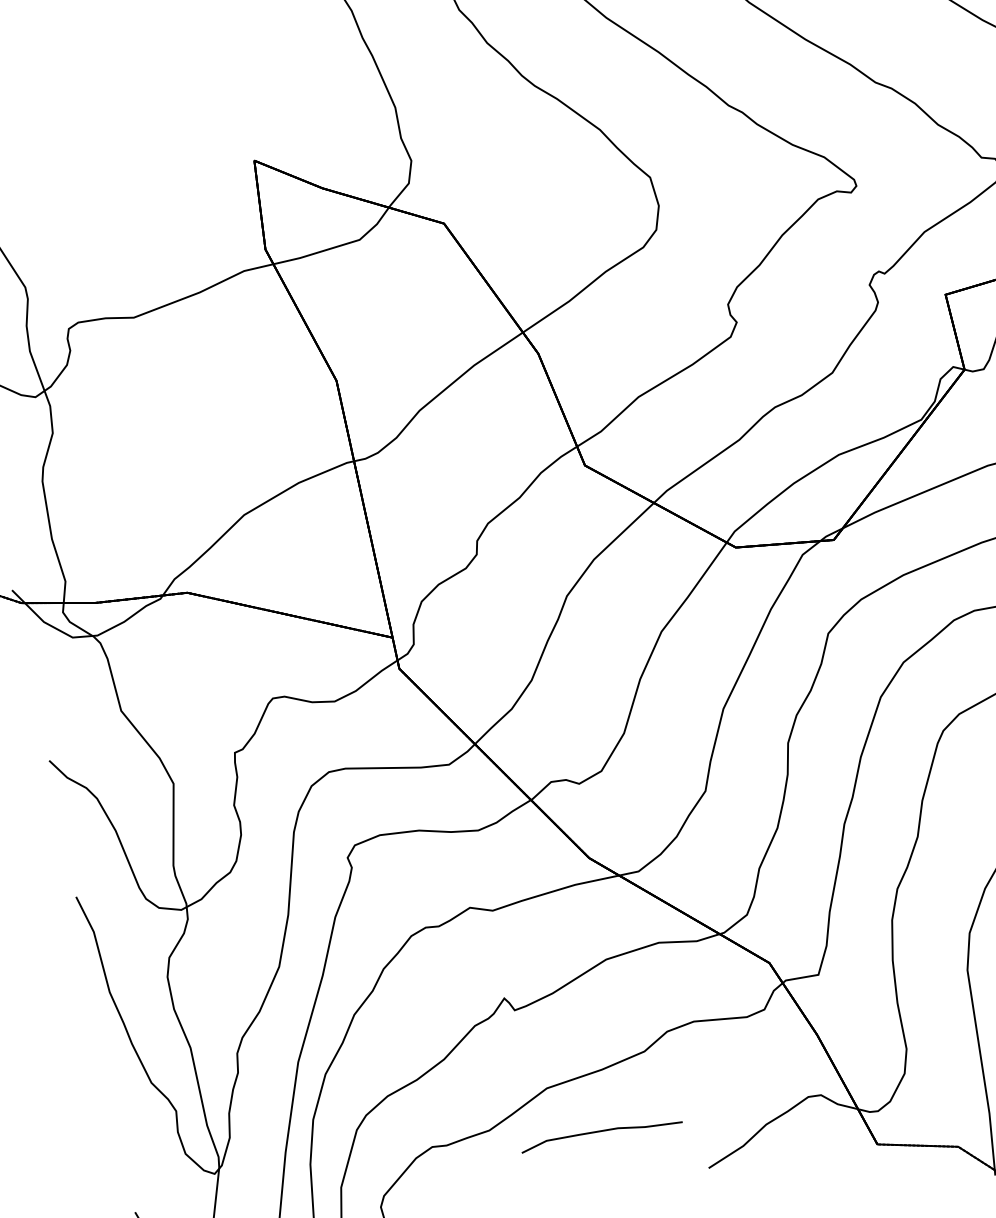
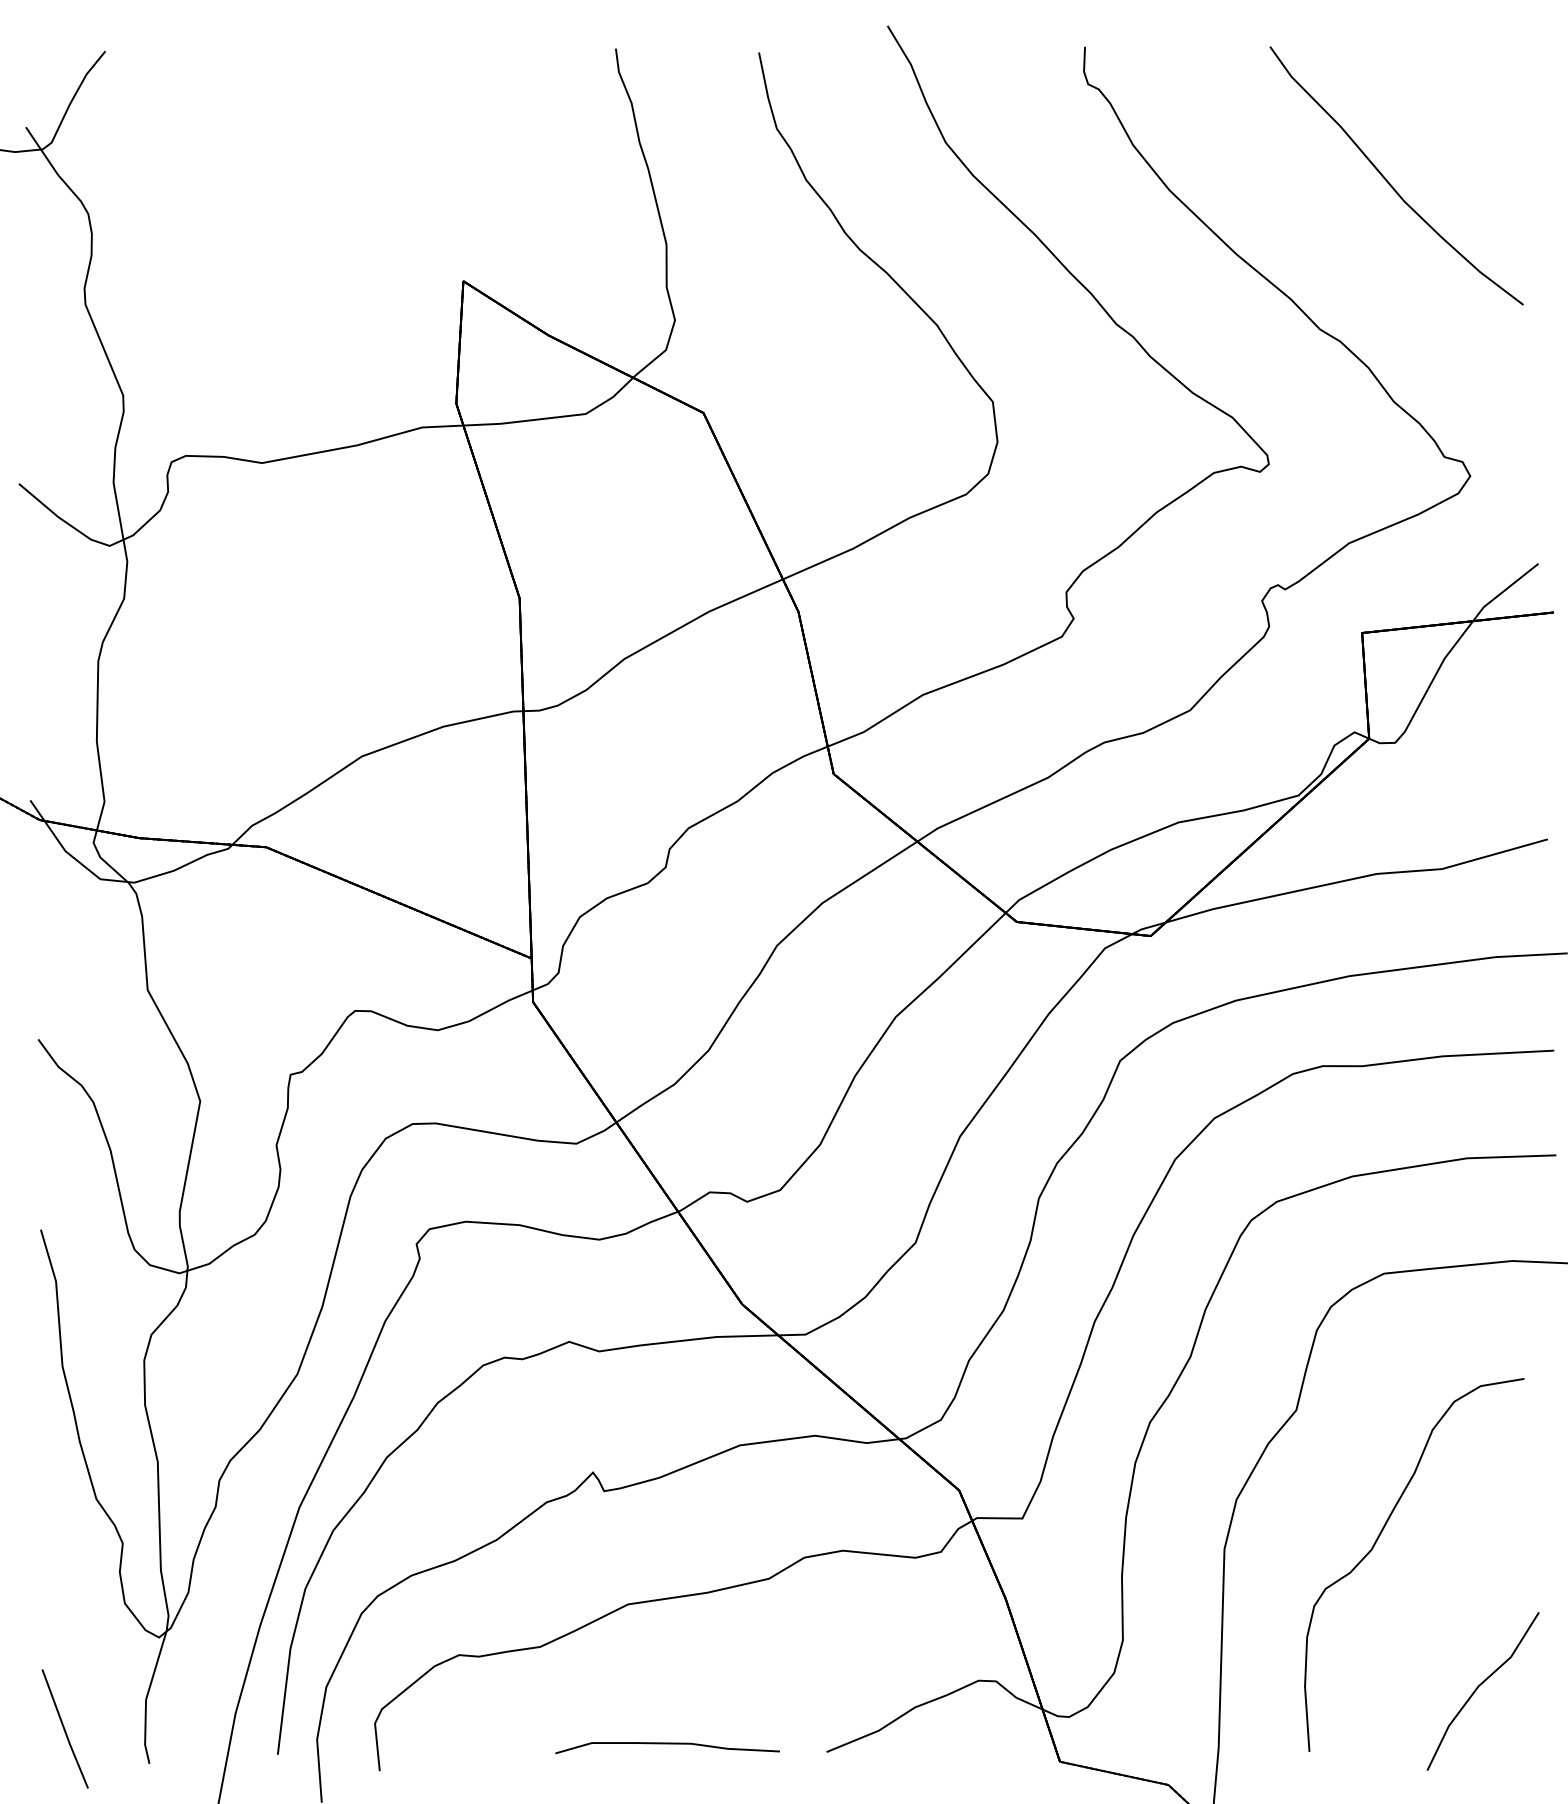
curve: (601, 1131) -> (667, 1744), moved

